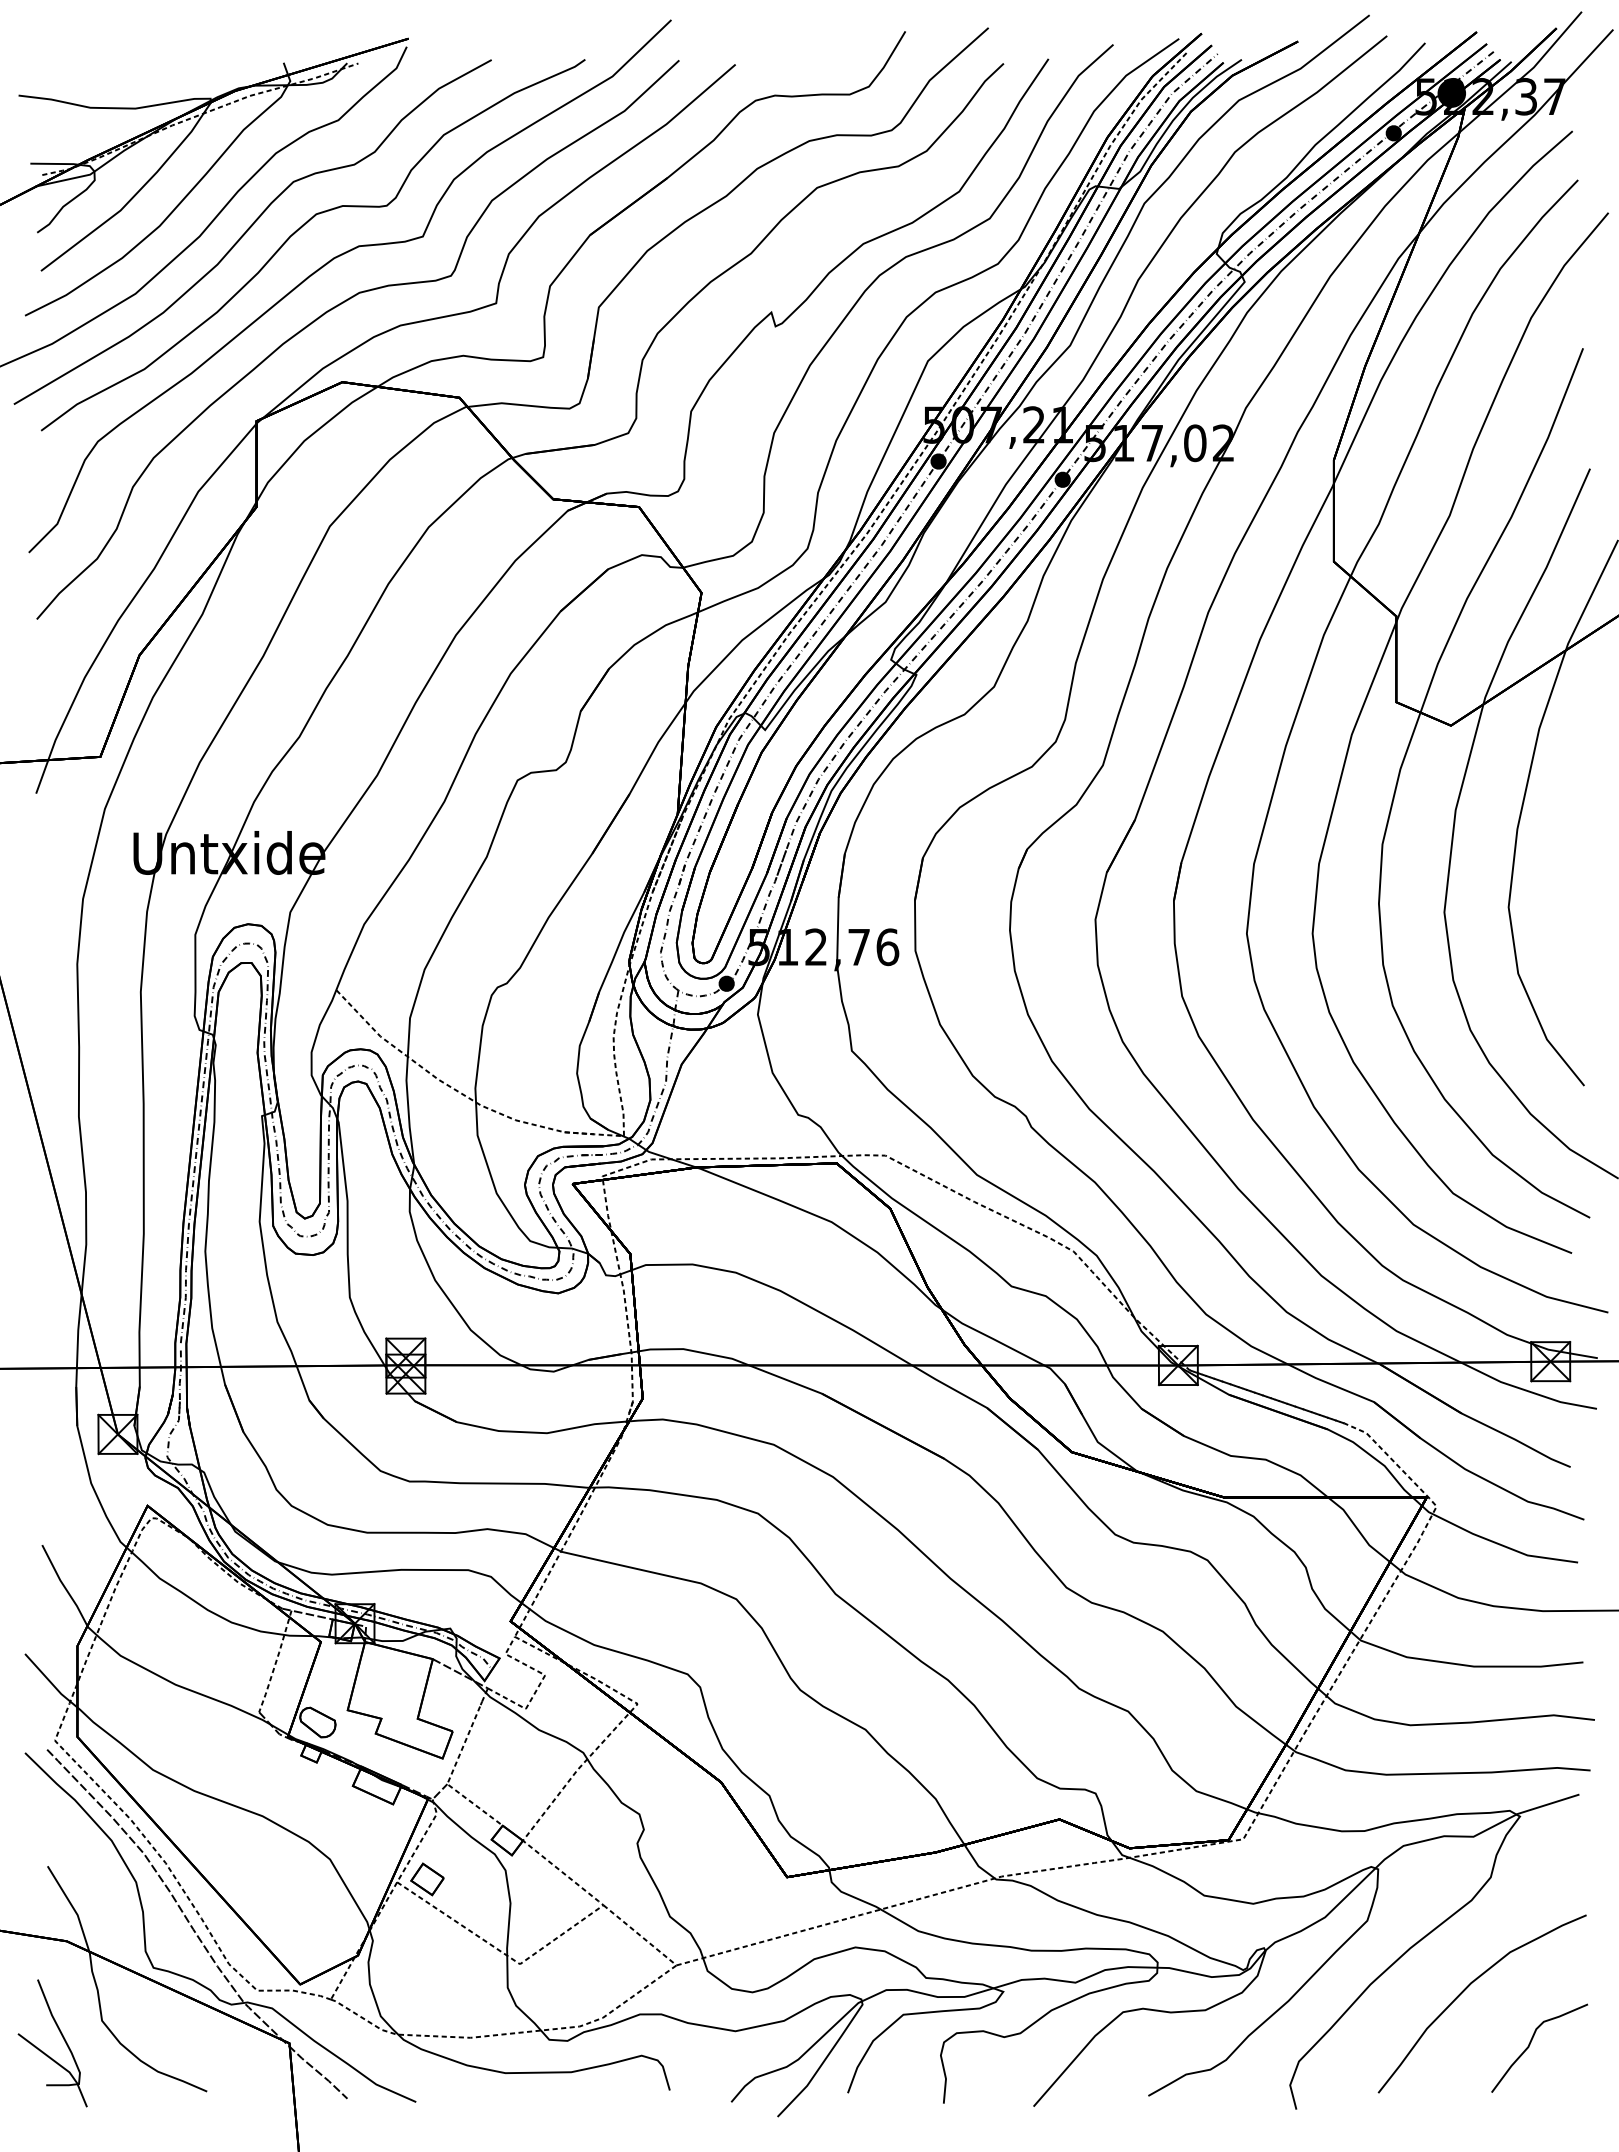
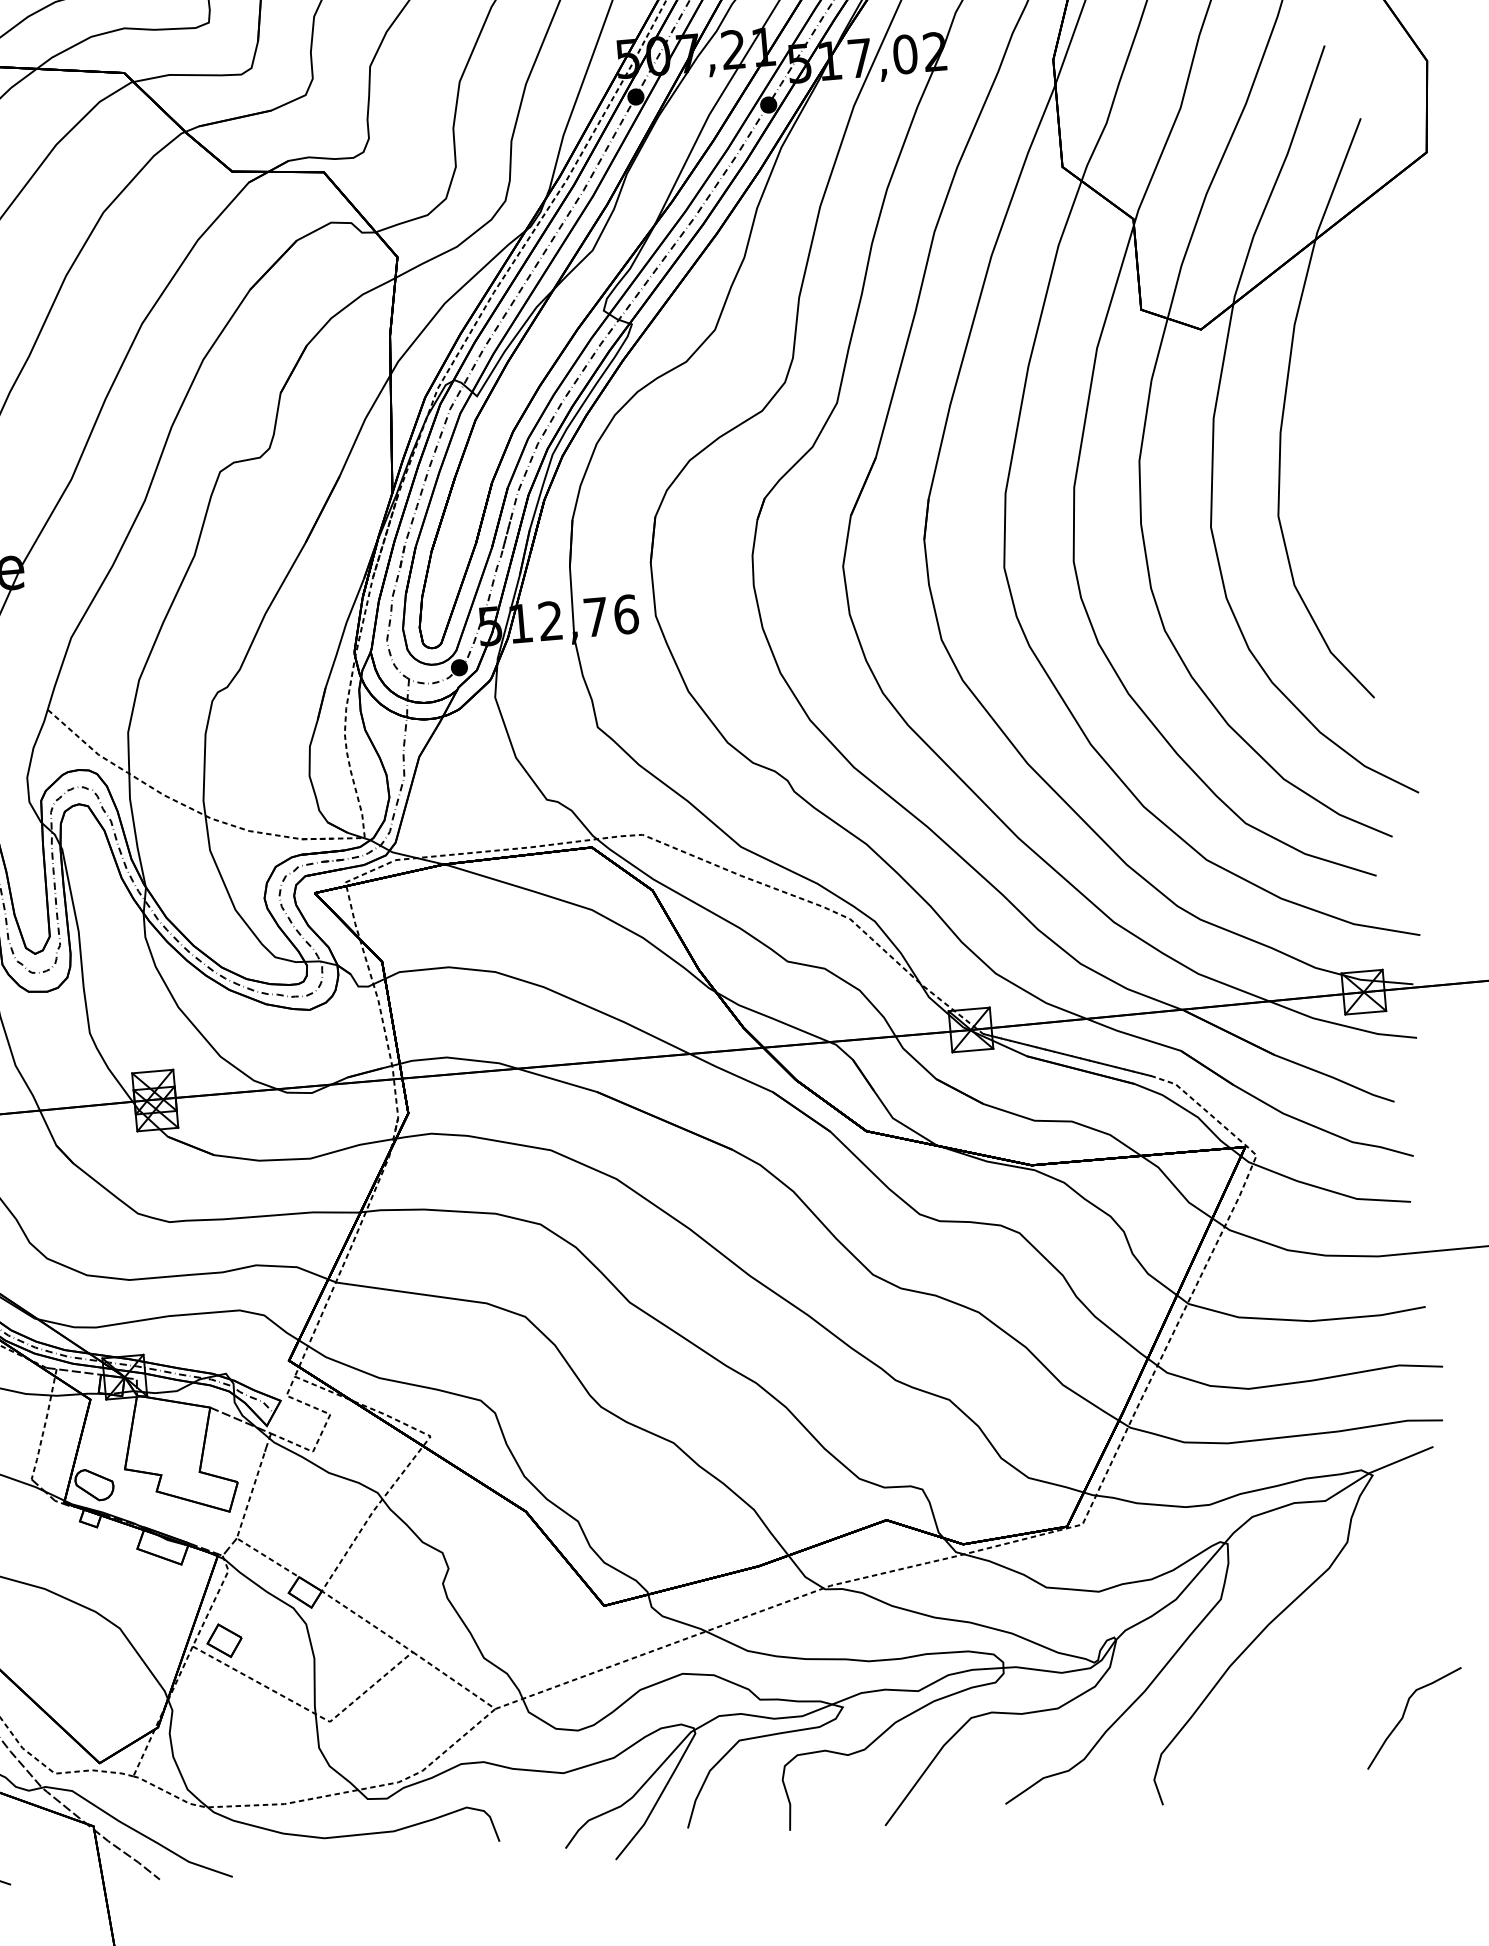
curve: (1467, 1988) -> (1332, 1661), removed

